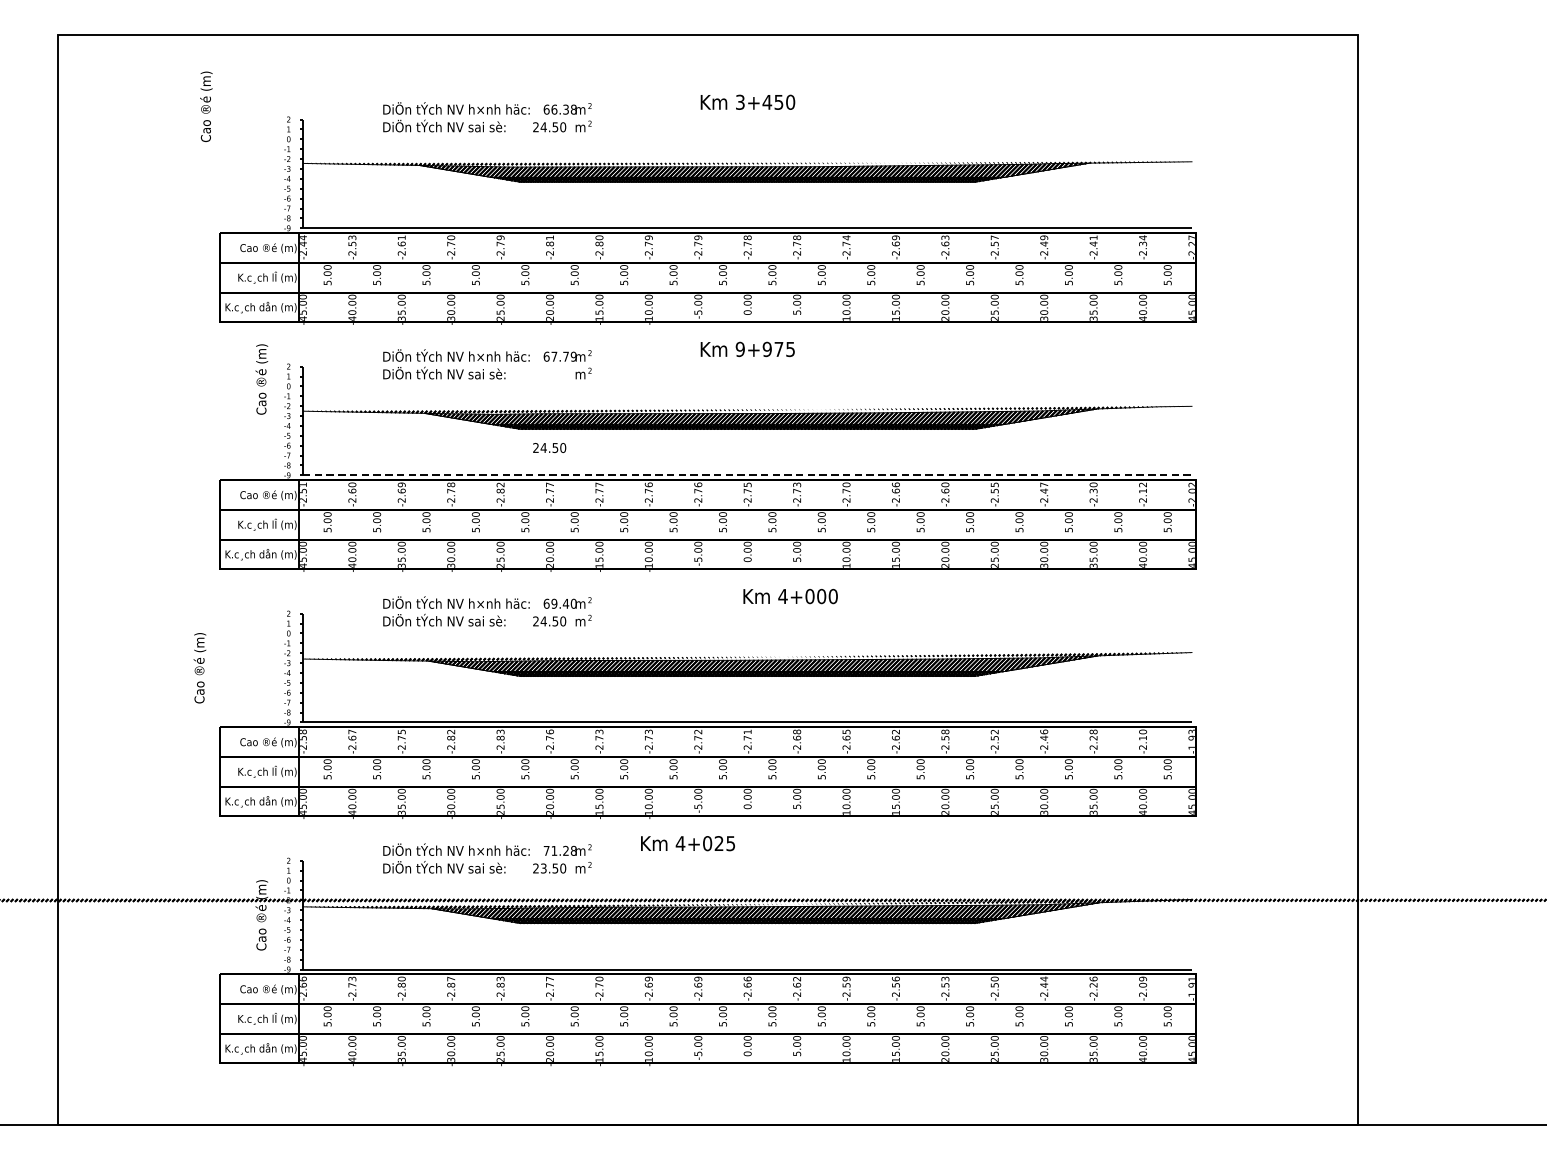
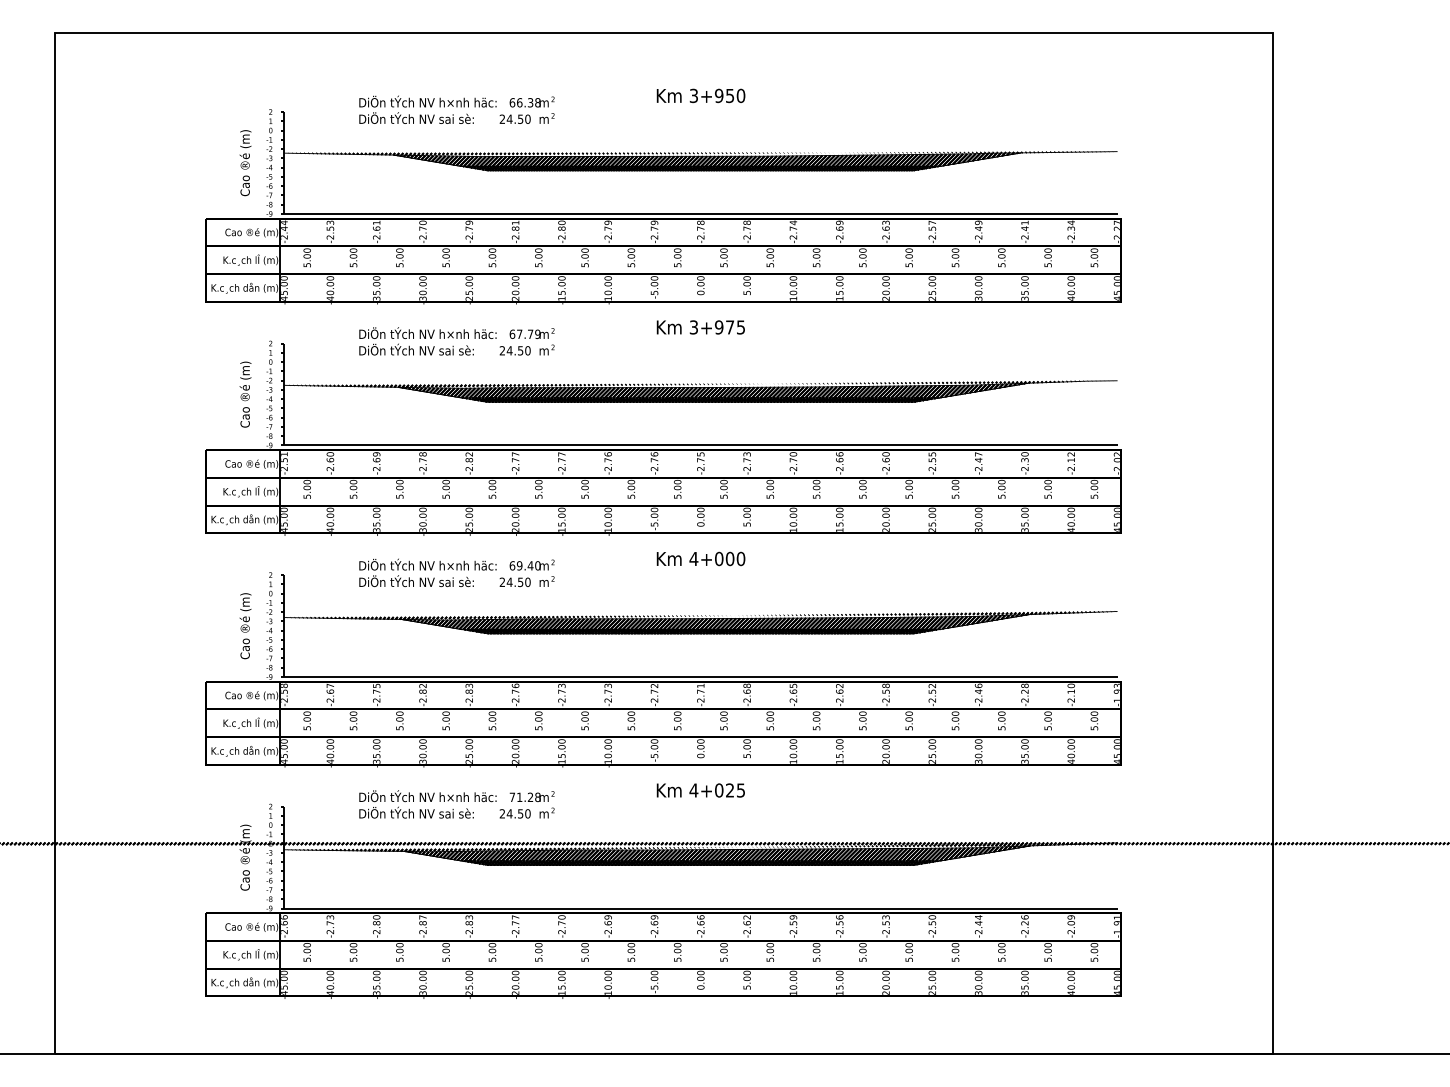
text: (766, 101) -> (718, 95), 3+450 -> 3+950
text: (206, 107) -> (245, 163), moved
text: (739, 349) -> (693, 327), 9+975 -> 3+975
text: (261, 379) -> (245, 394), moved
text: (548, 447) -> (514, 350), moved
line: (747, 475) -> (700, 445), dashed -> solid
text: (790, 596) -> (700, 558), moved
text: (199, 668) -> (245, 626), moved
text: (687, 843) -> (700, 790), moved
text: (543, 868) -> (509, 813), 23.50 -> 24.50

